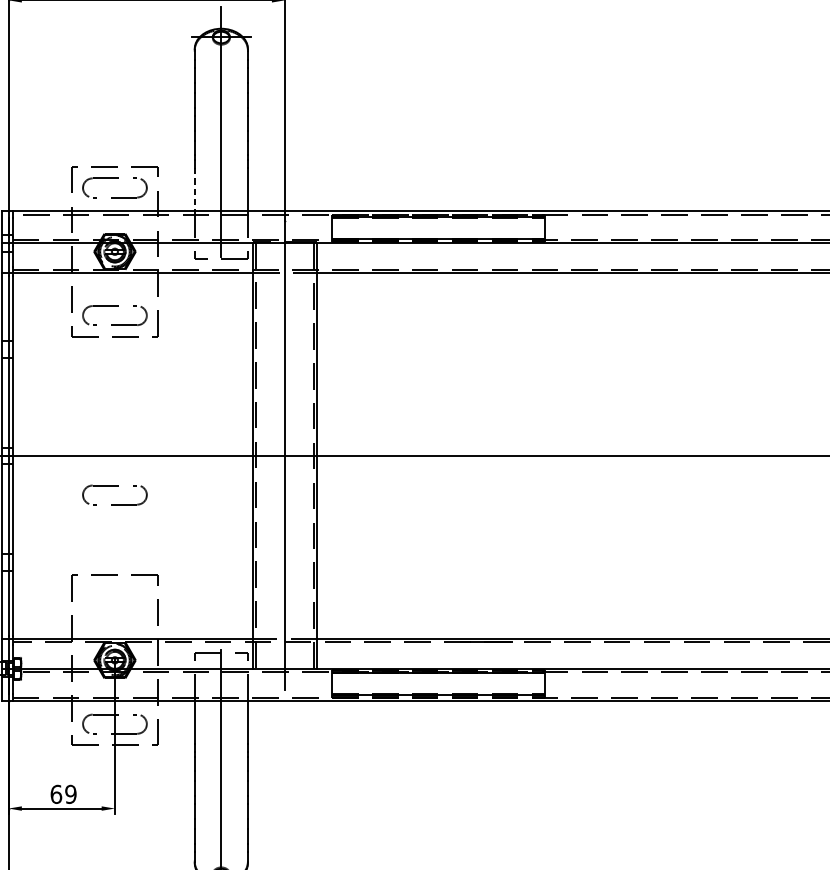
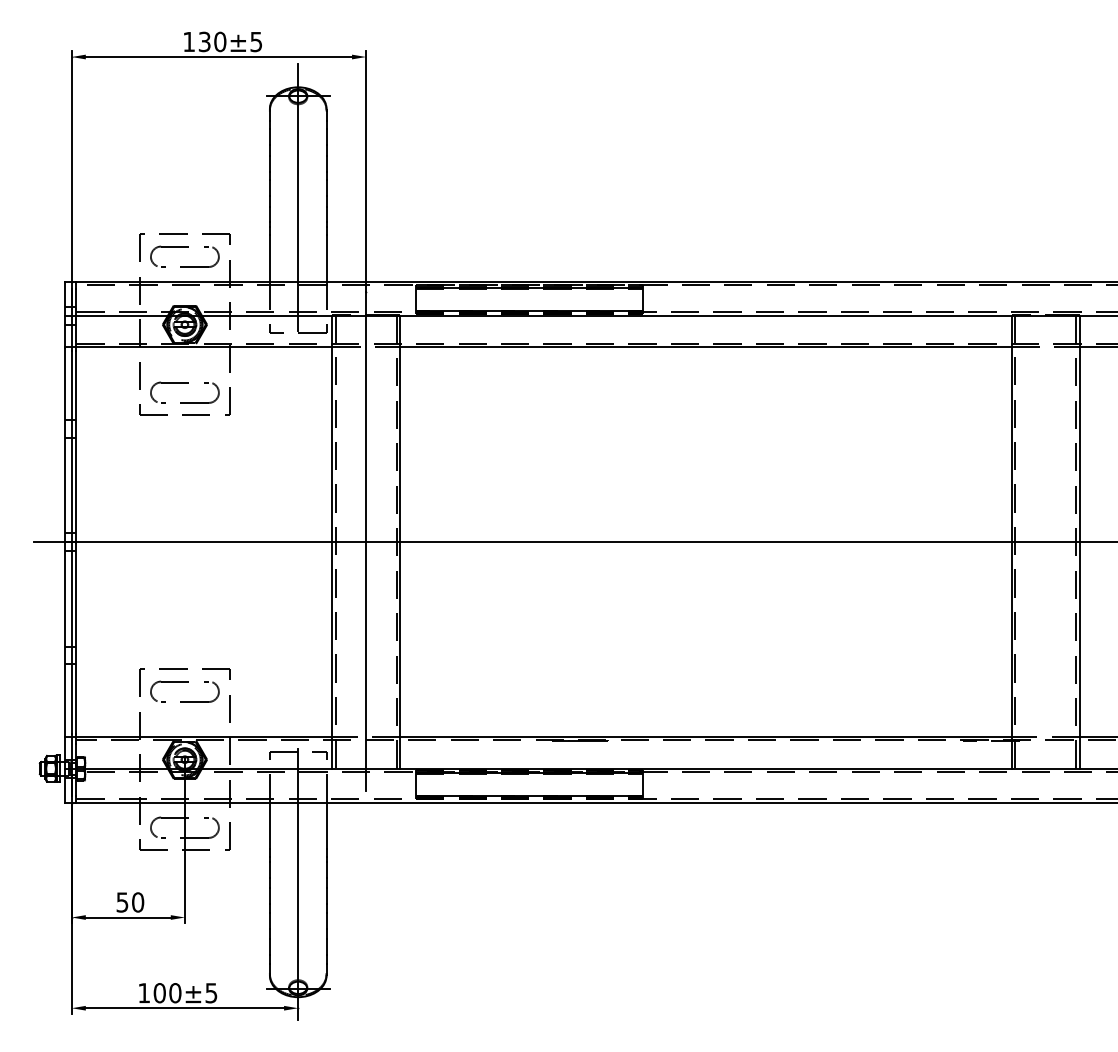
line: (194, 190) -> (269, 259), dashed -> solid
part: (114, 486) -> (184, 682), moved
text: (63, 794) -> (130, 902), 69 -> 50

